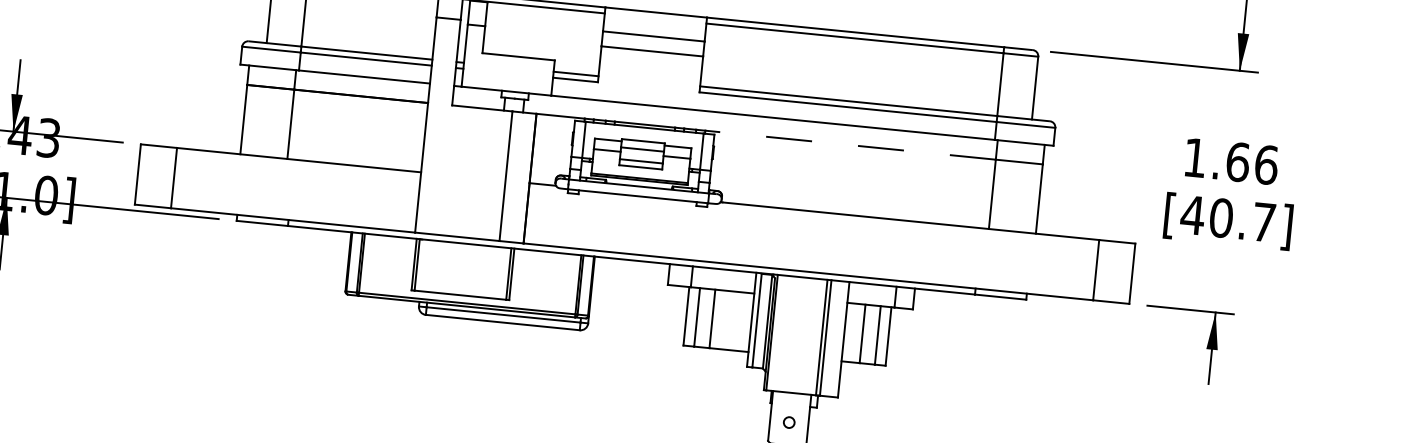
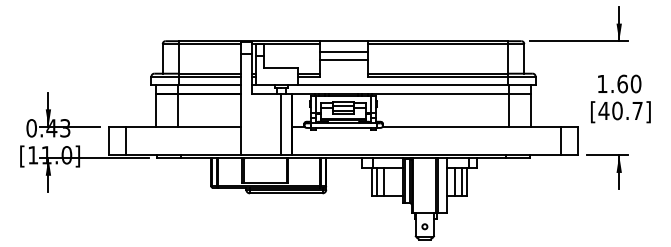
line: (850, 145) -> (440, 94), dashed -> solid
text: (1265, 163) -> (635, 83), 1.66 -> 1.60

